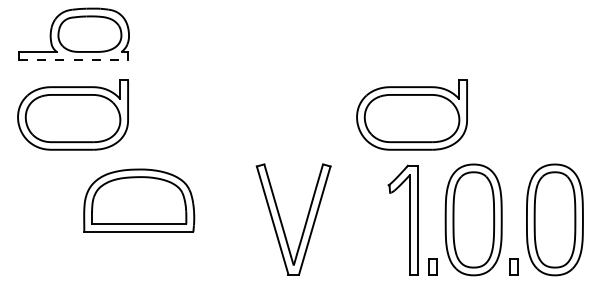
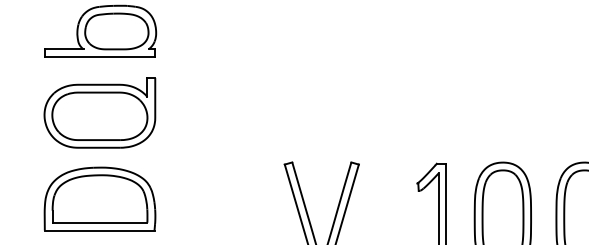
line: (73, 59) -> (100, 56), dashed -> solid
part: (411, 114) -> (440, 112), removed
part: (139, 200) -> (100, 198), moved

